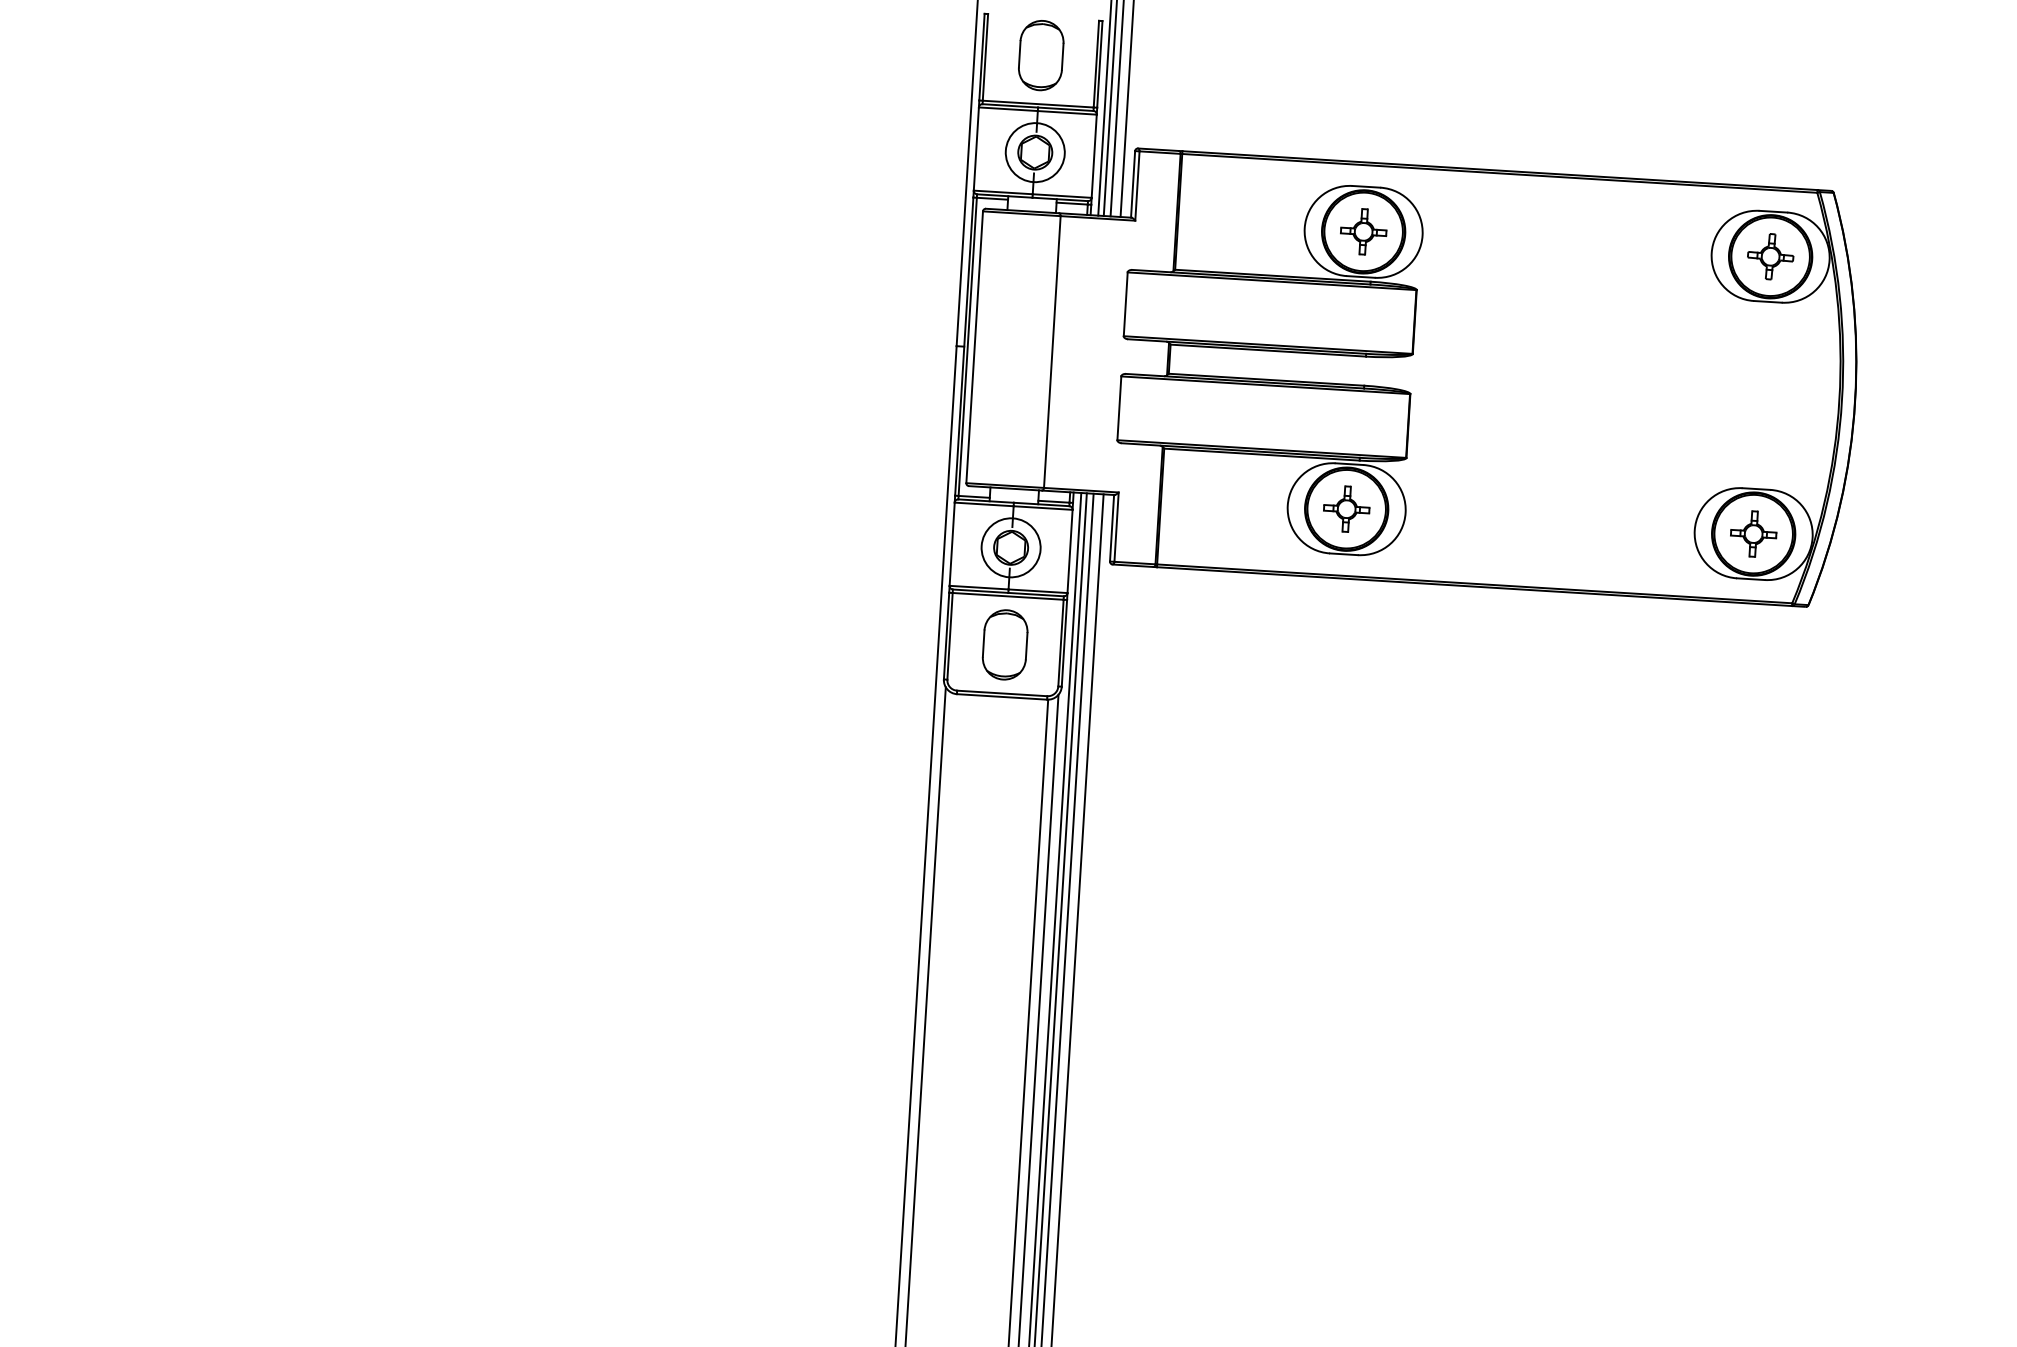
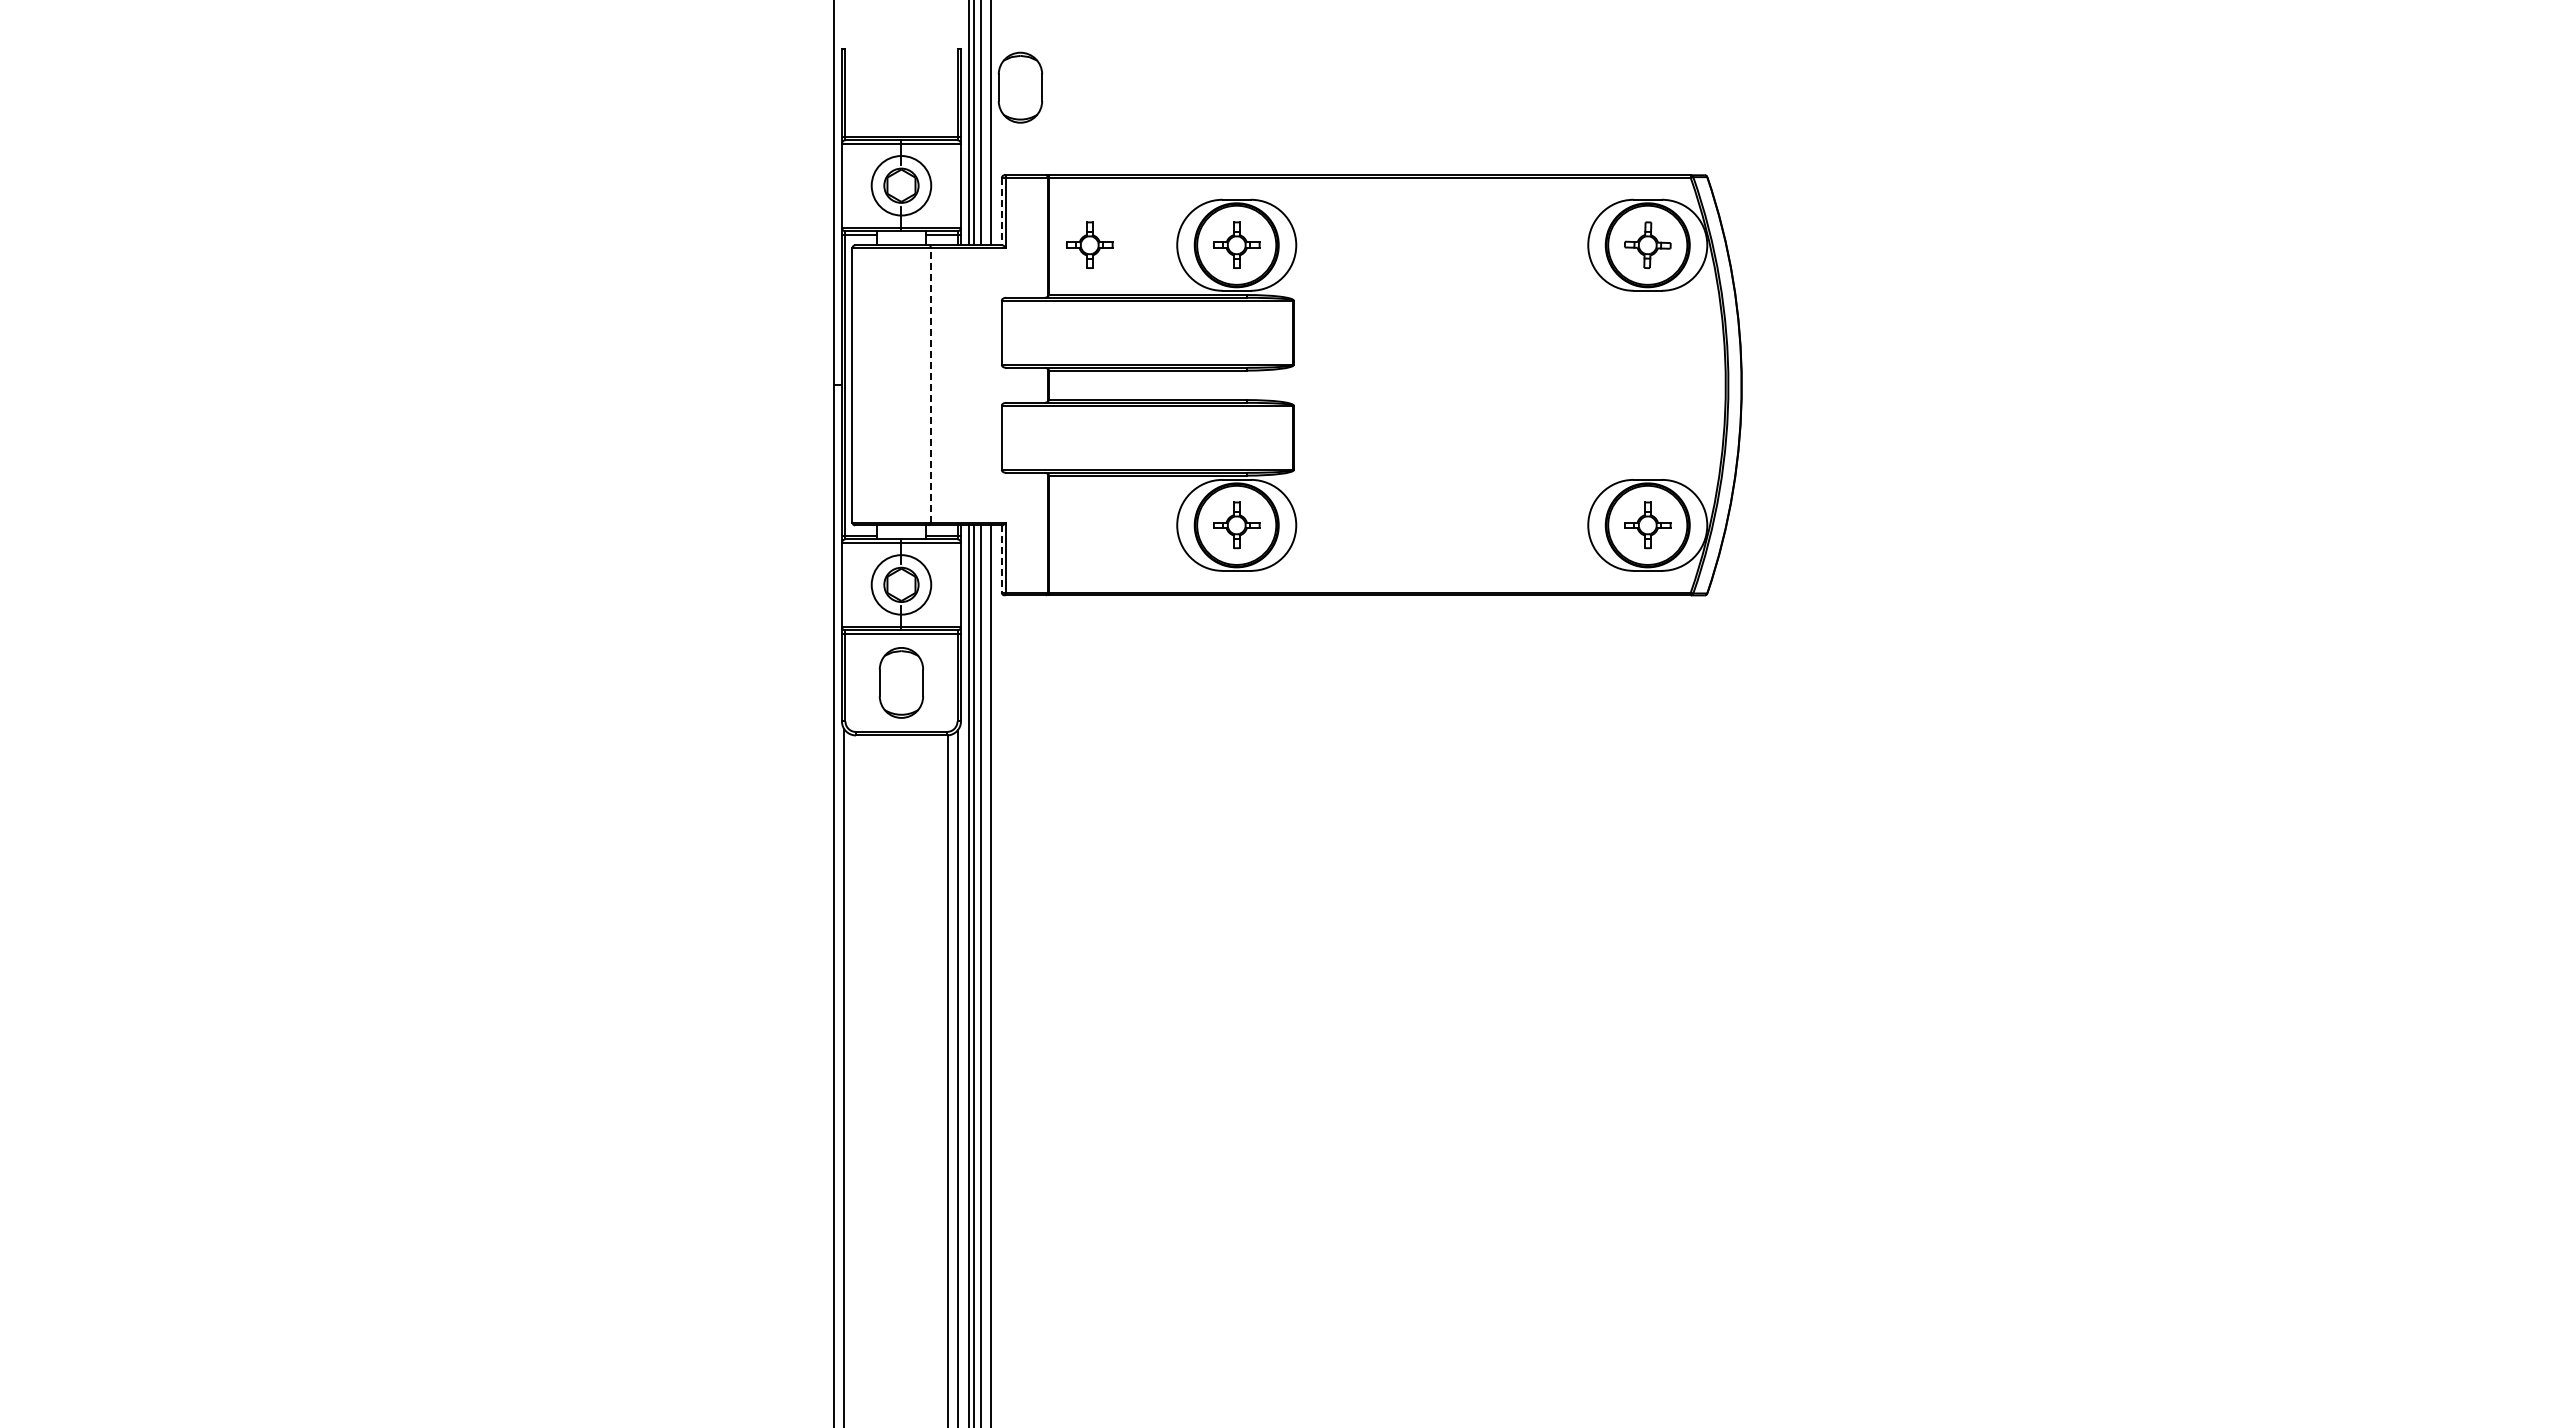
part: (1041, 55) -> (1020, 87), moved
line: (1132, 184) -> (1001, 211), solid -> dashed
part: (1217, 222) -> (1089, 244), added
line: (1051, 351) -> (930, 384), solid -> dashed
line: (1111, 528) -> (1001, 559), solid -> dashed

